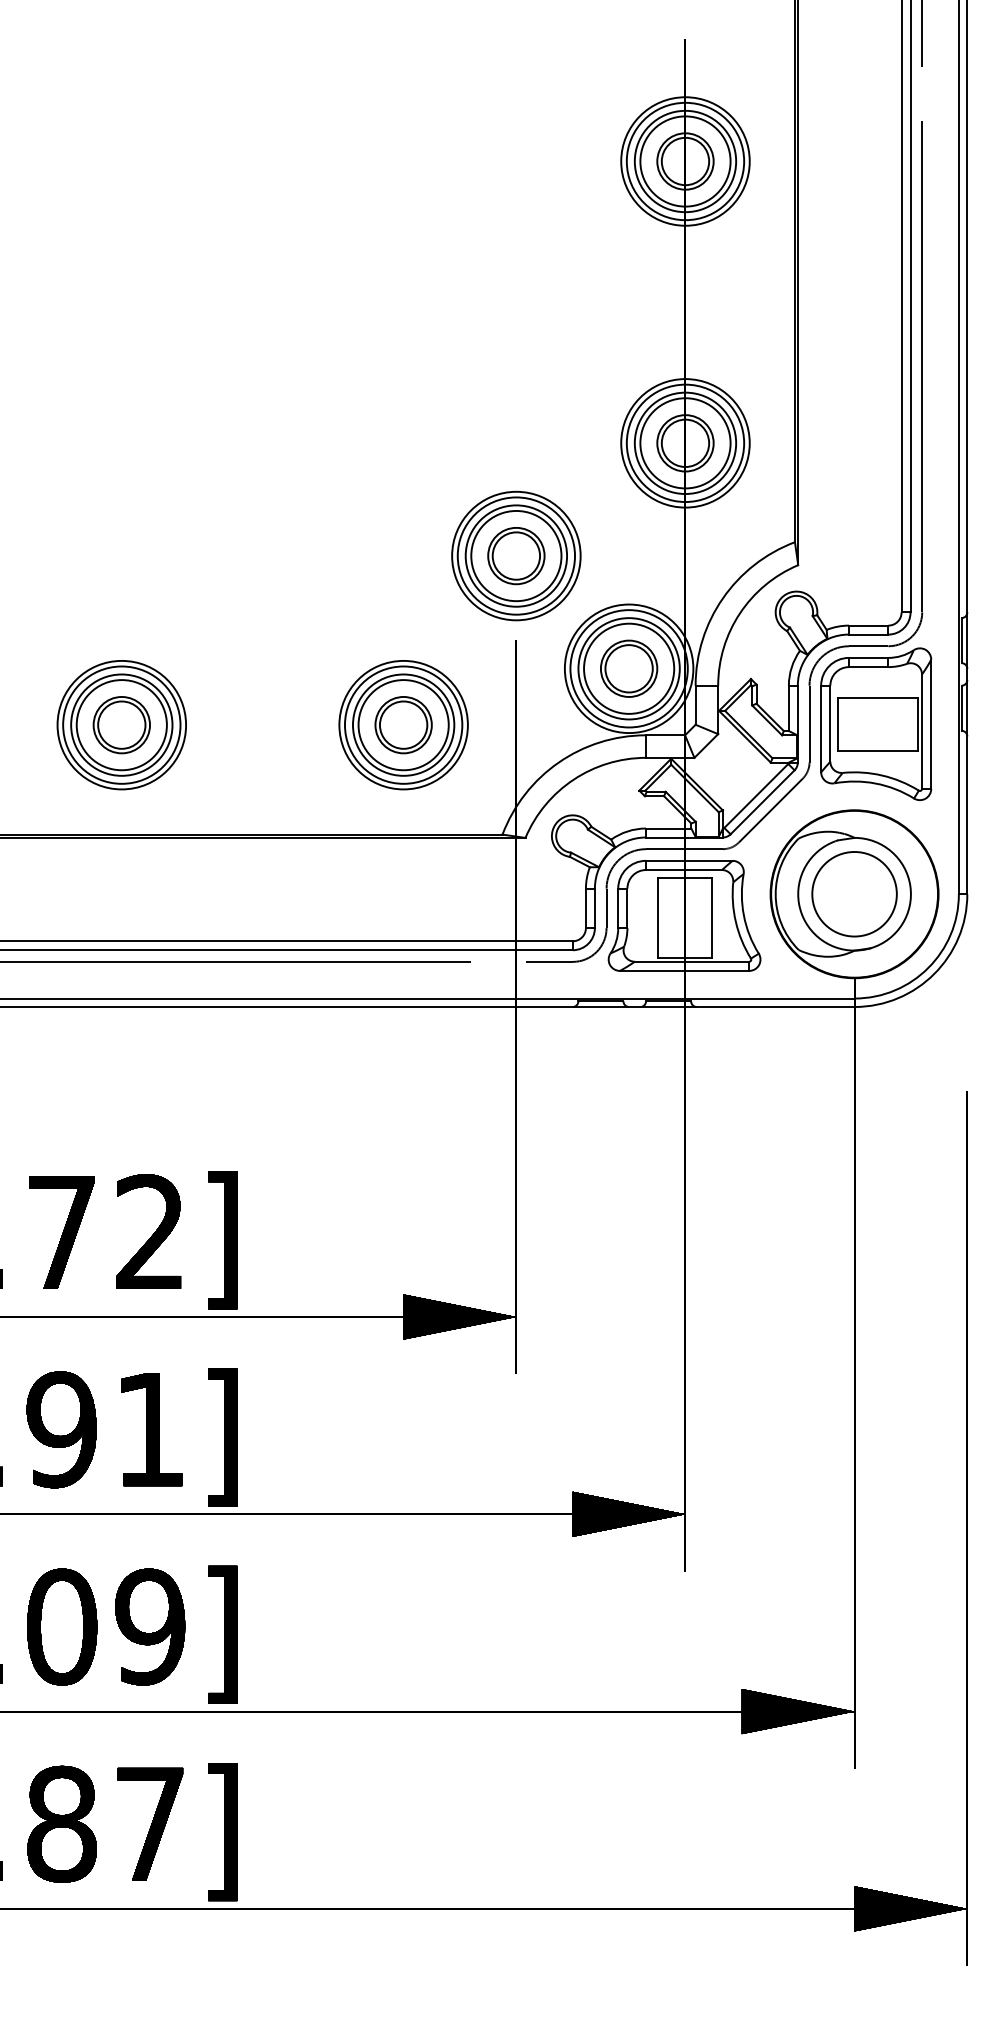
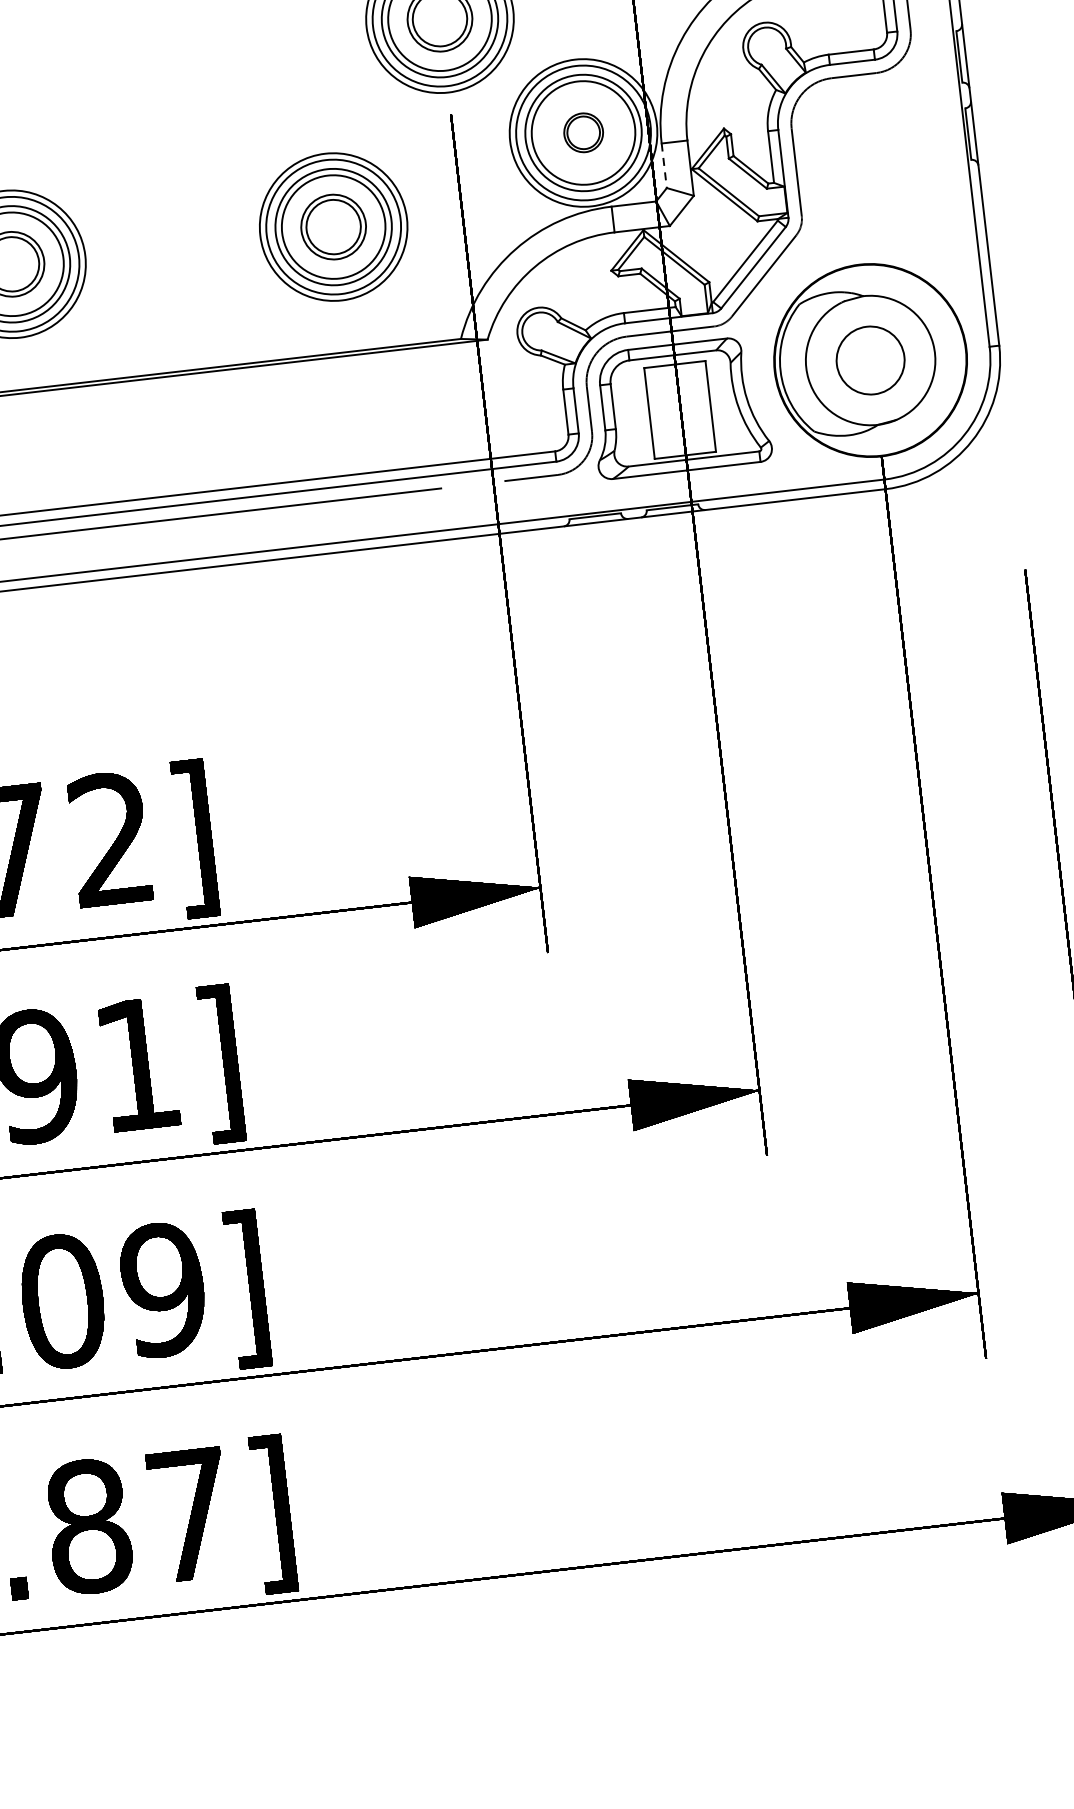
part: (629, 668) -> (583, 132), size x0.6
line: (695, 705) -> (664, 166), solid -> dashed
part: (876, 723) -> (873, 162), removed
circle: (854, 893) -> (870, 359), size x0.7

